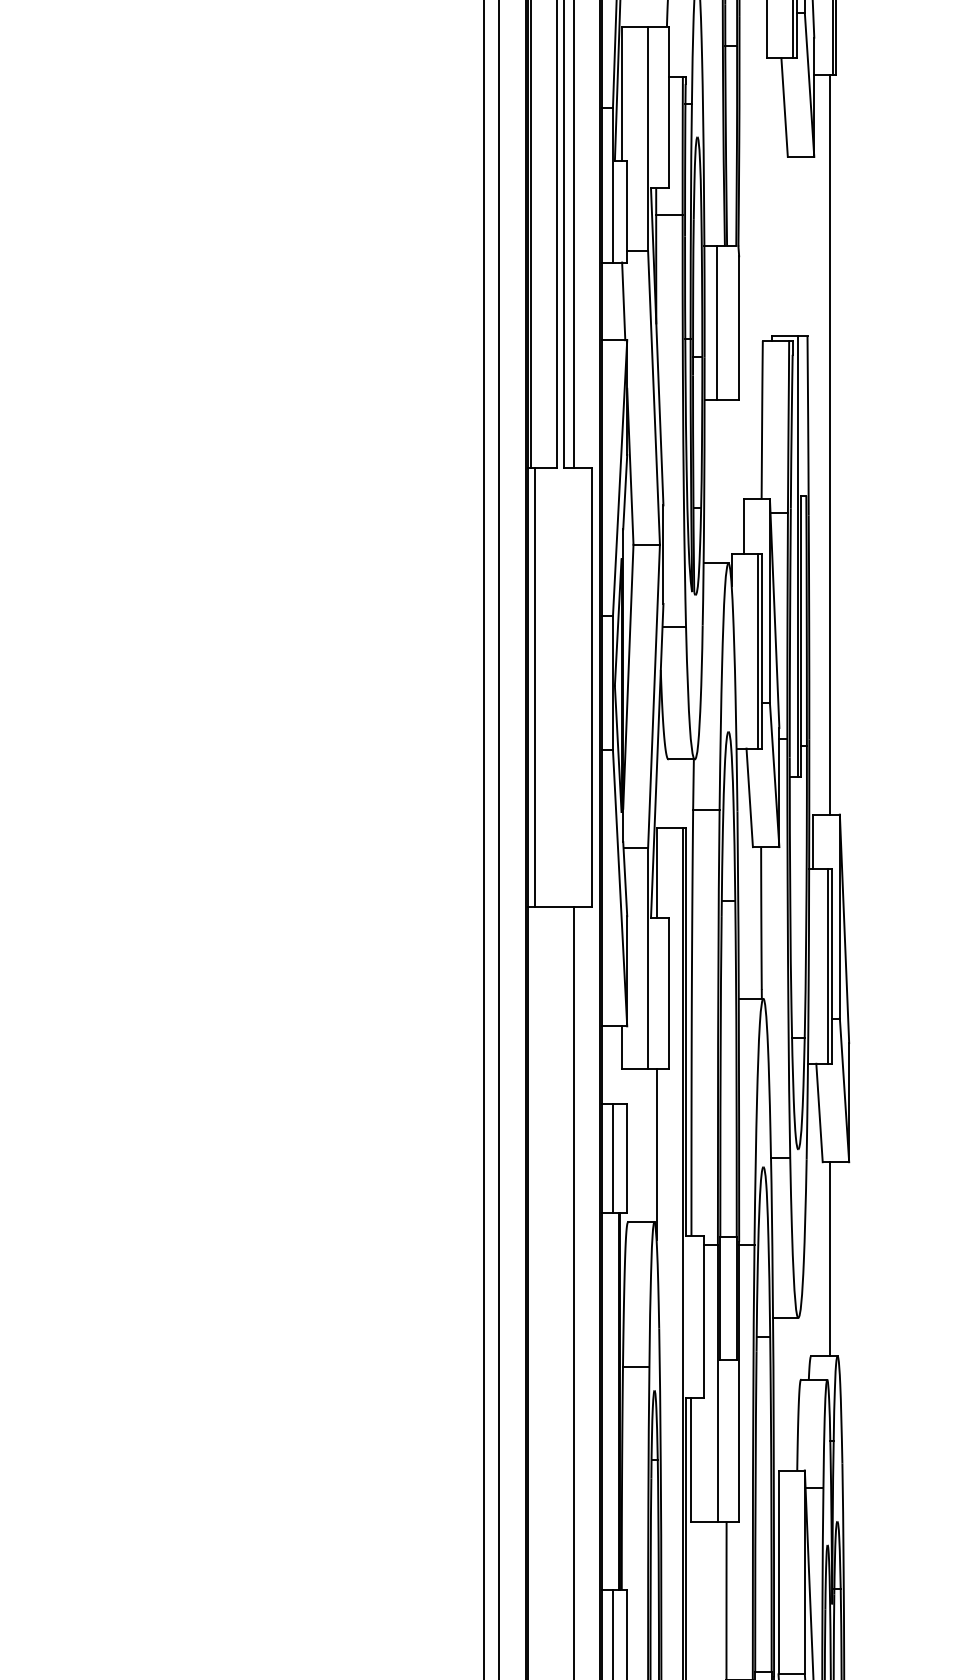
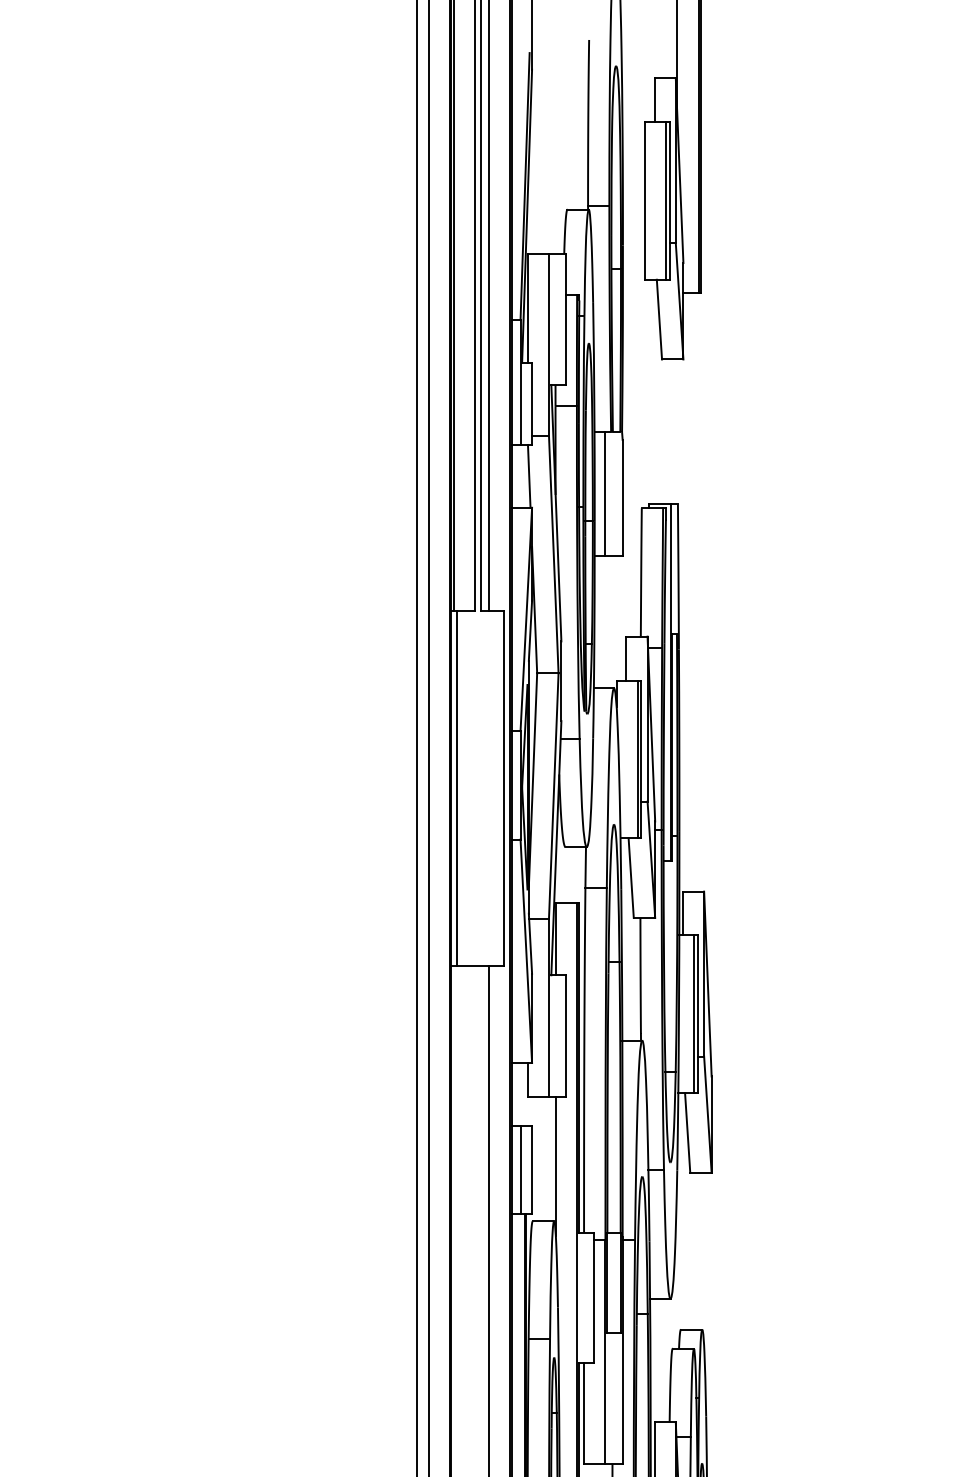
line: (830, 444) -> (696, 592), removed
line: (830, 1258) -> (696, 1250), removed

